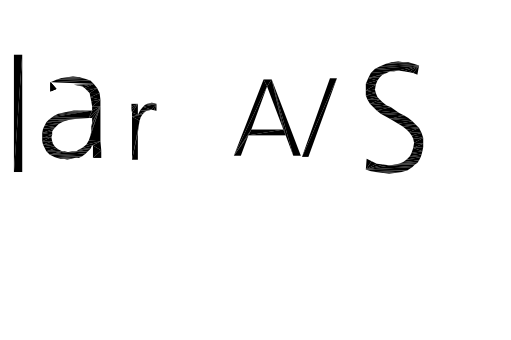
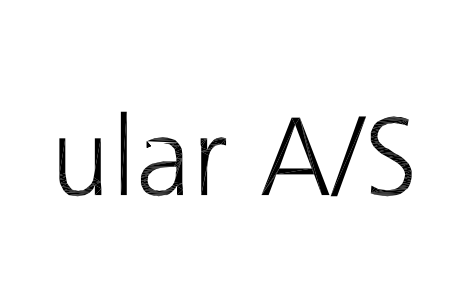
part: (71, 117) -> (161, 166), moved
part: (285, 117) -> (313, 156), size x1.43
part: (142, 130) -> (212, 165), size x1.43

